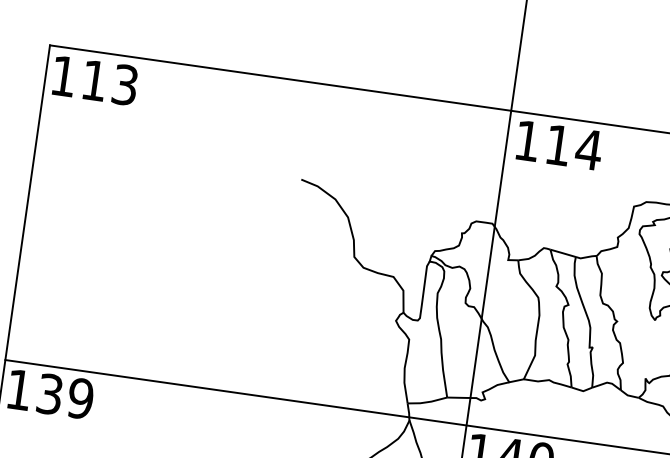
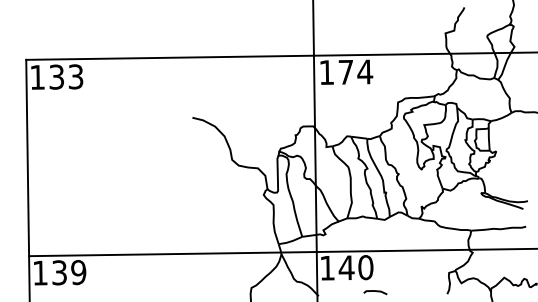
text: (94, 79) -> (56, 76), 113 -> 133
text: (557, 145) -> (345, 72), 114 -> 174

